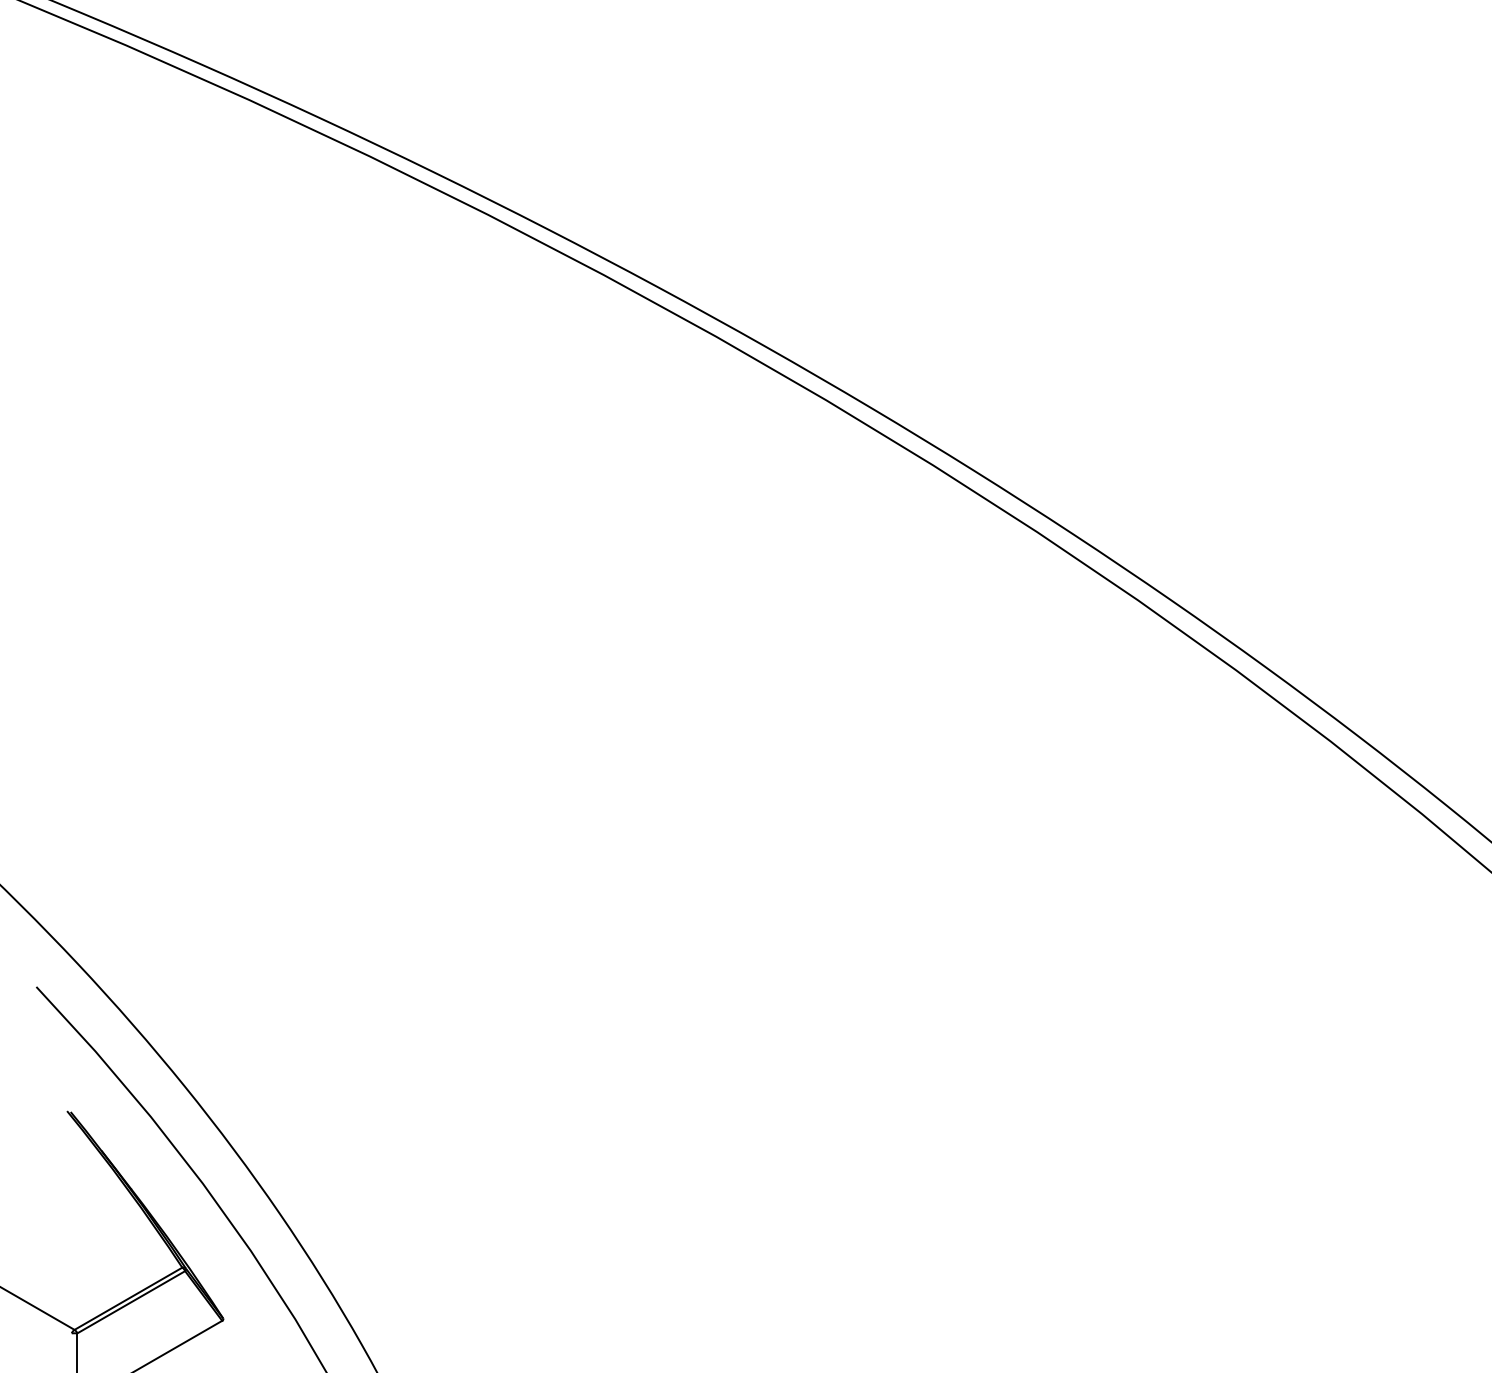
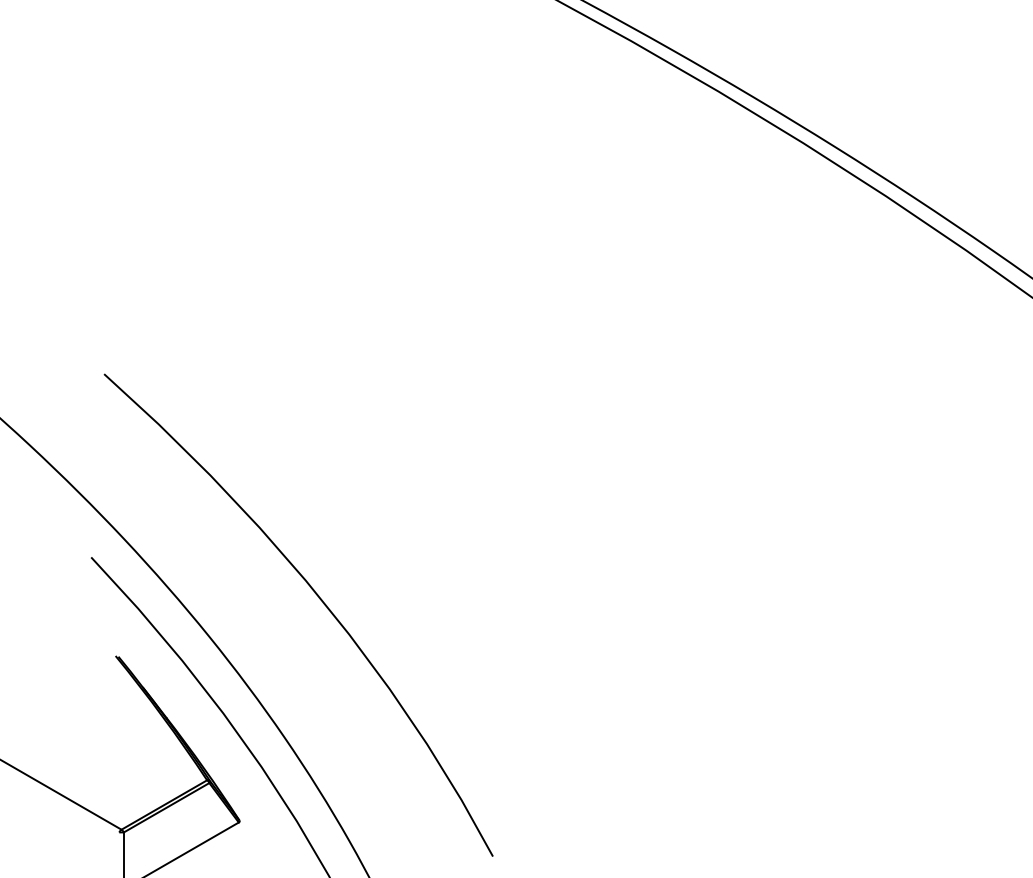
curve: (324, 1040) -> (320, 599), added

